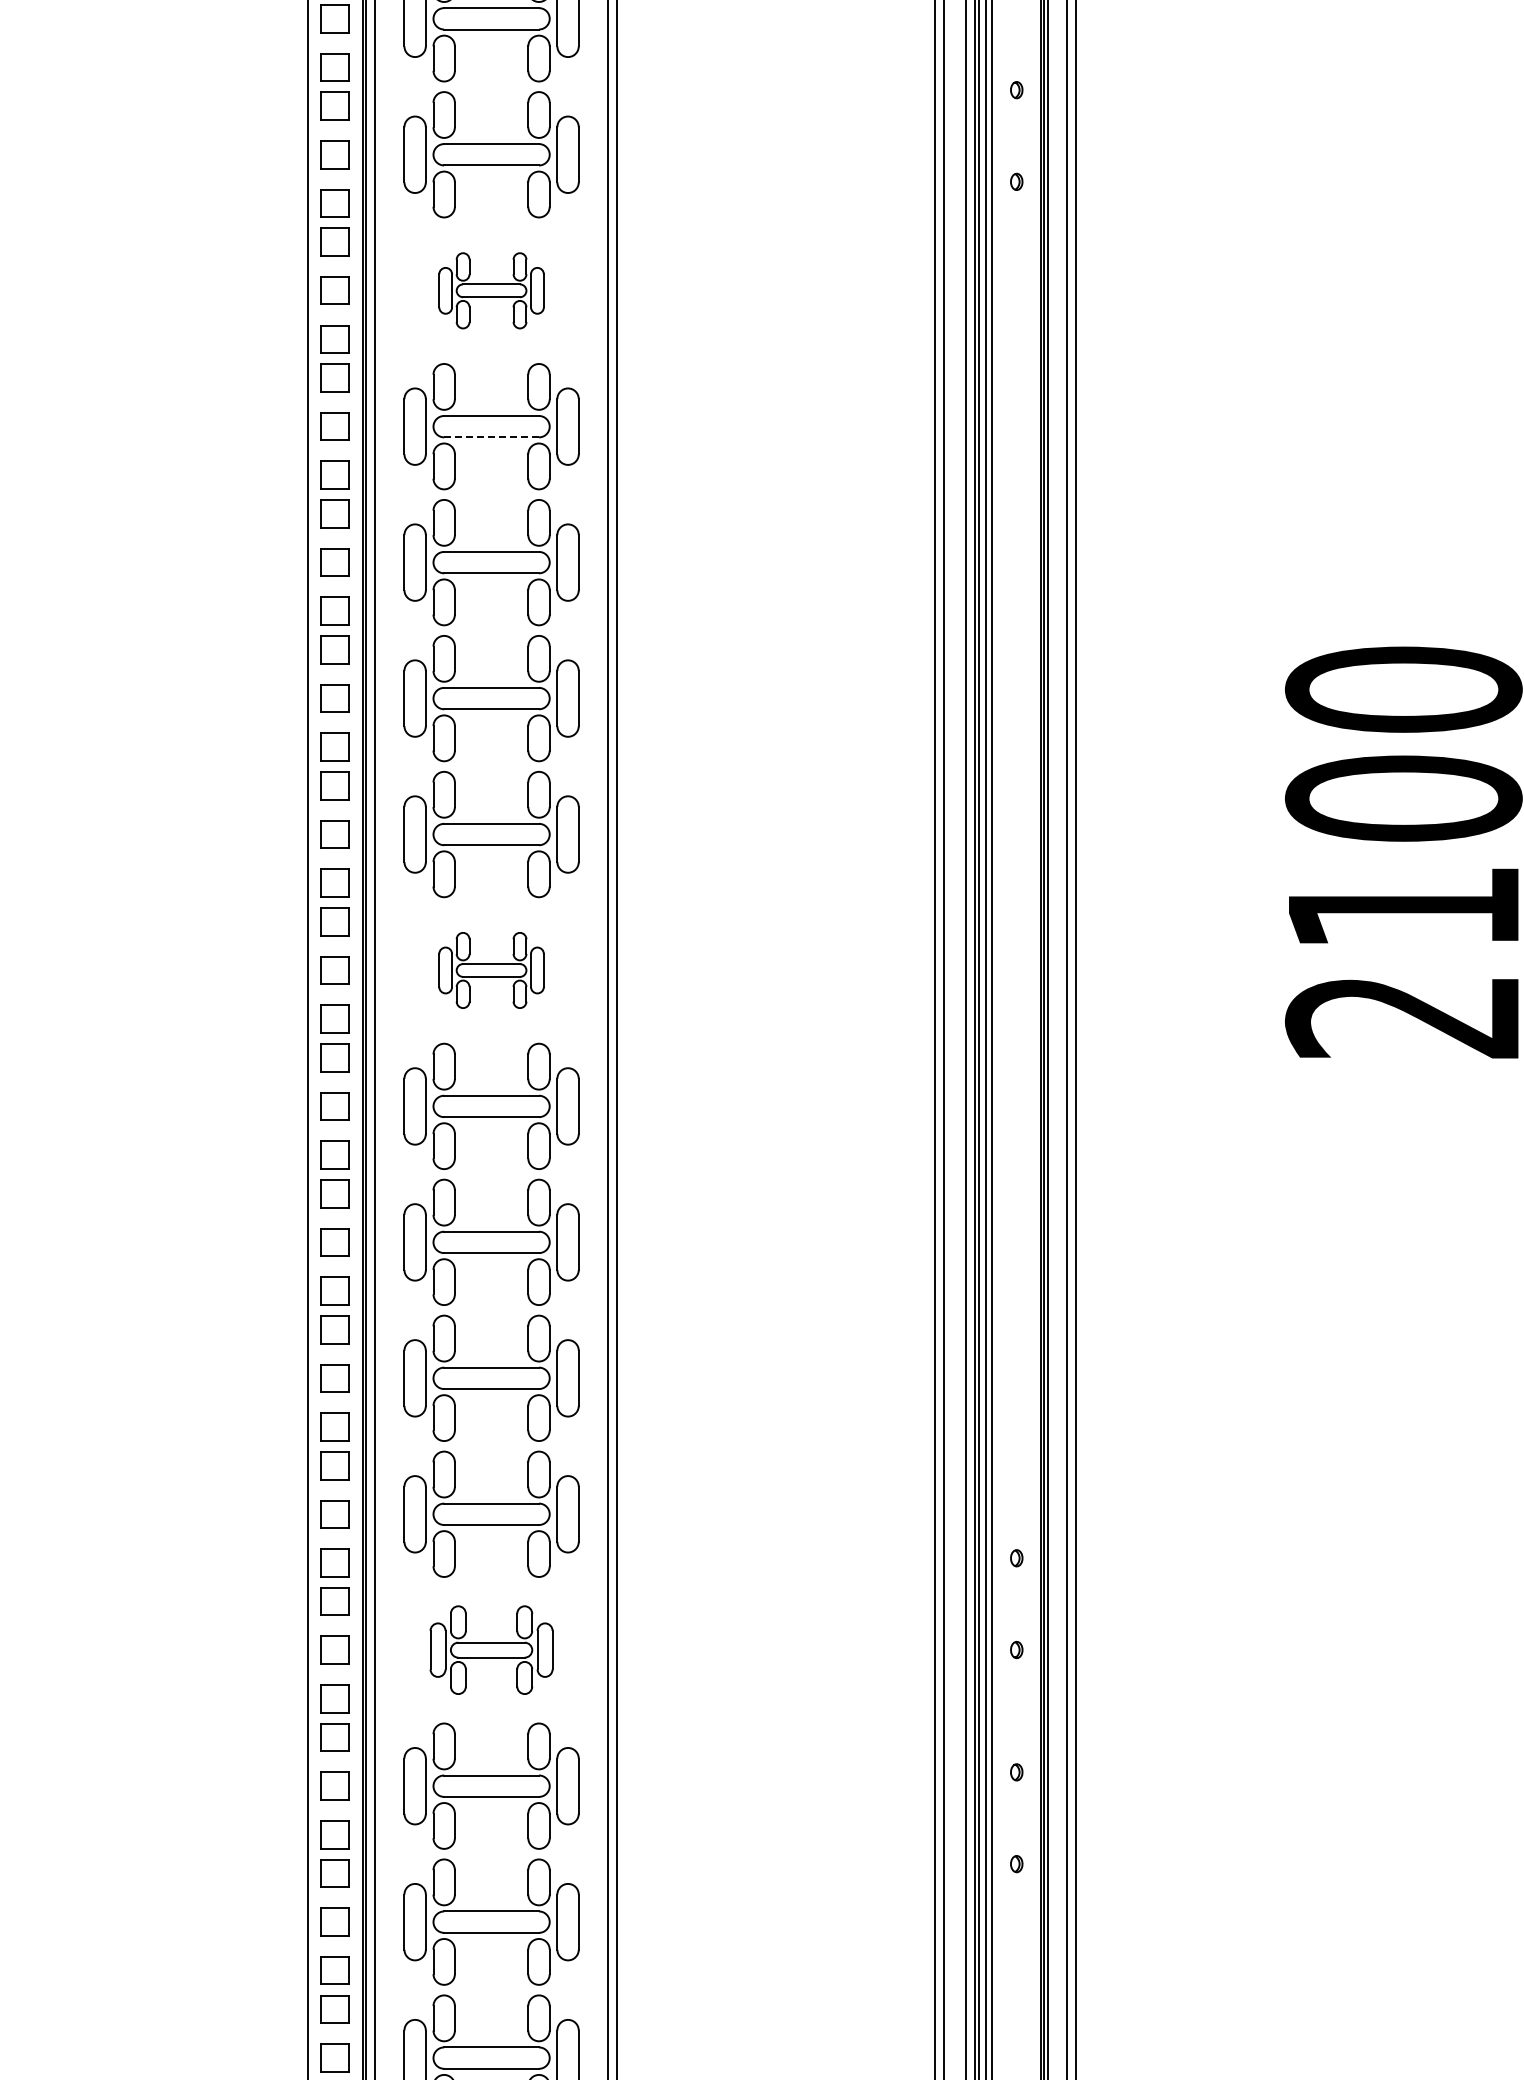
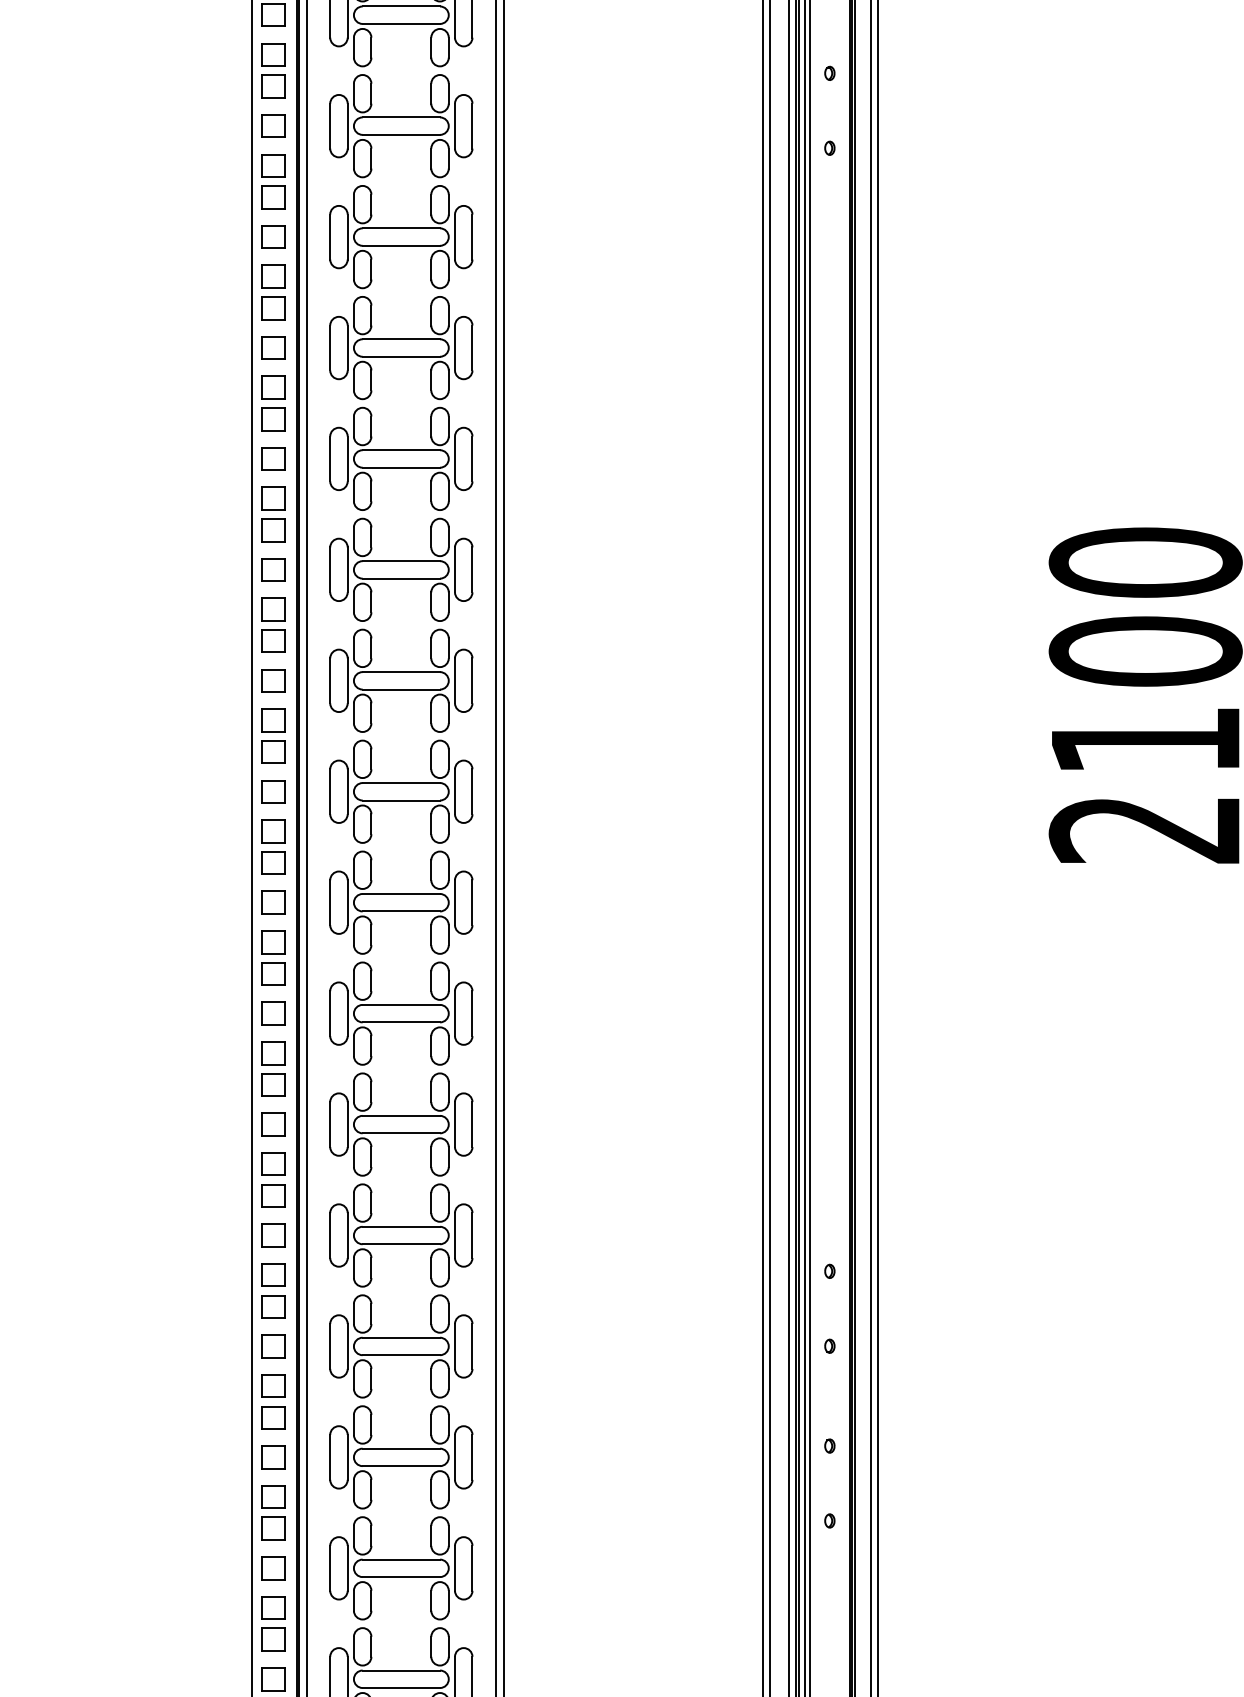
part: (491, 290) -> (401, 236), size x1.67
line: (492, 437) -> (402, 356), dashed -> solid
part: (491, 970) -> (401, 791), size x1.67
part: (491, 1649) -> (401, 1345), size x1.43

